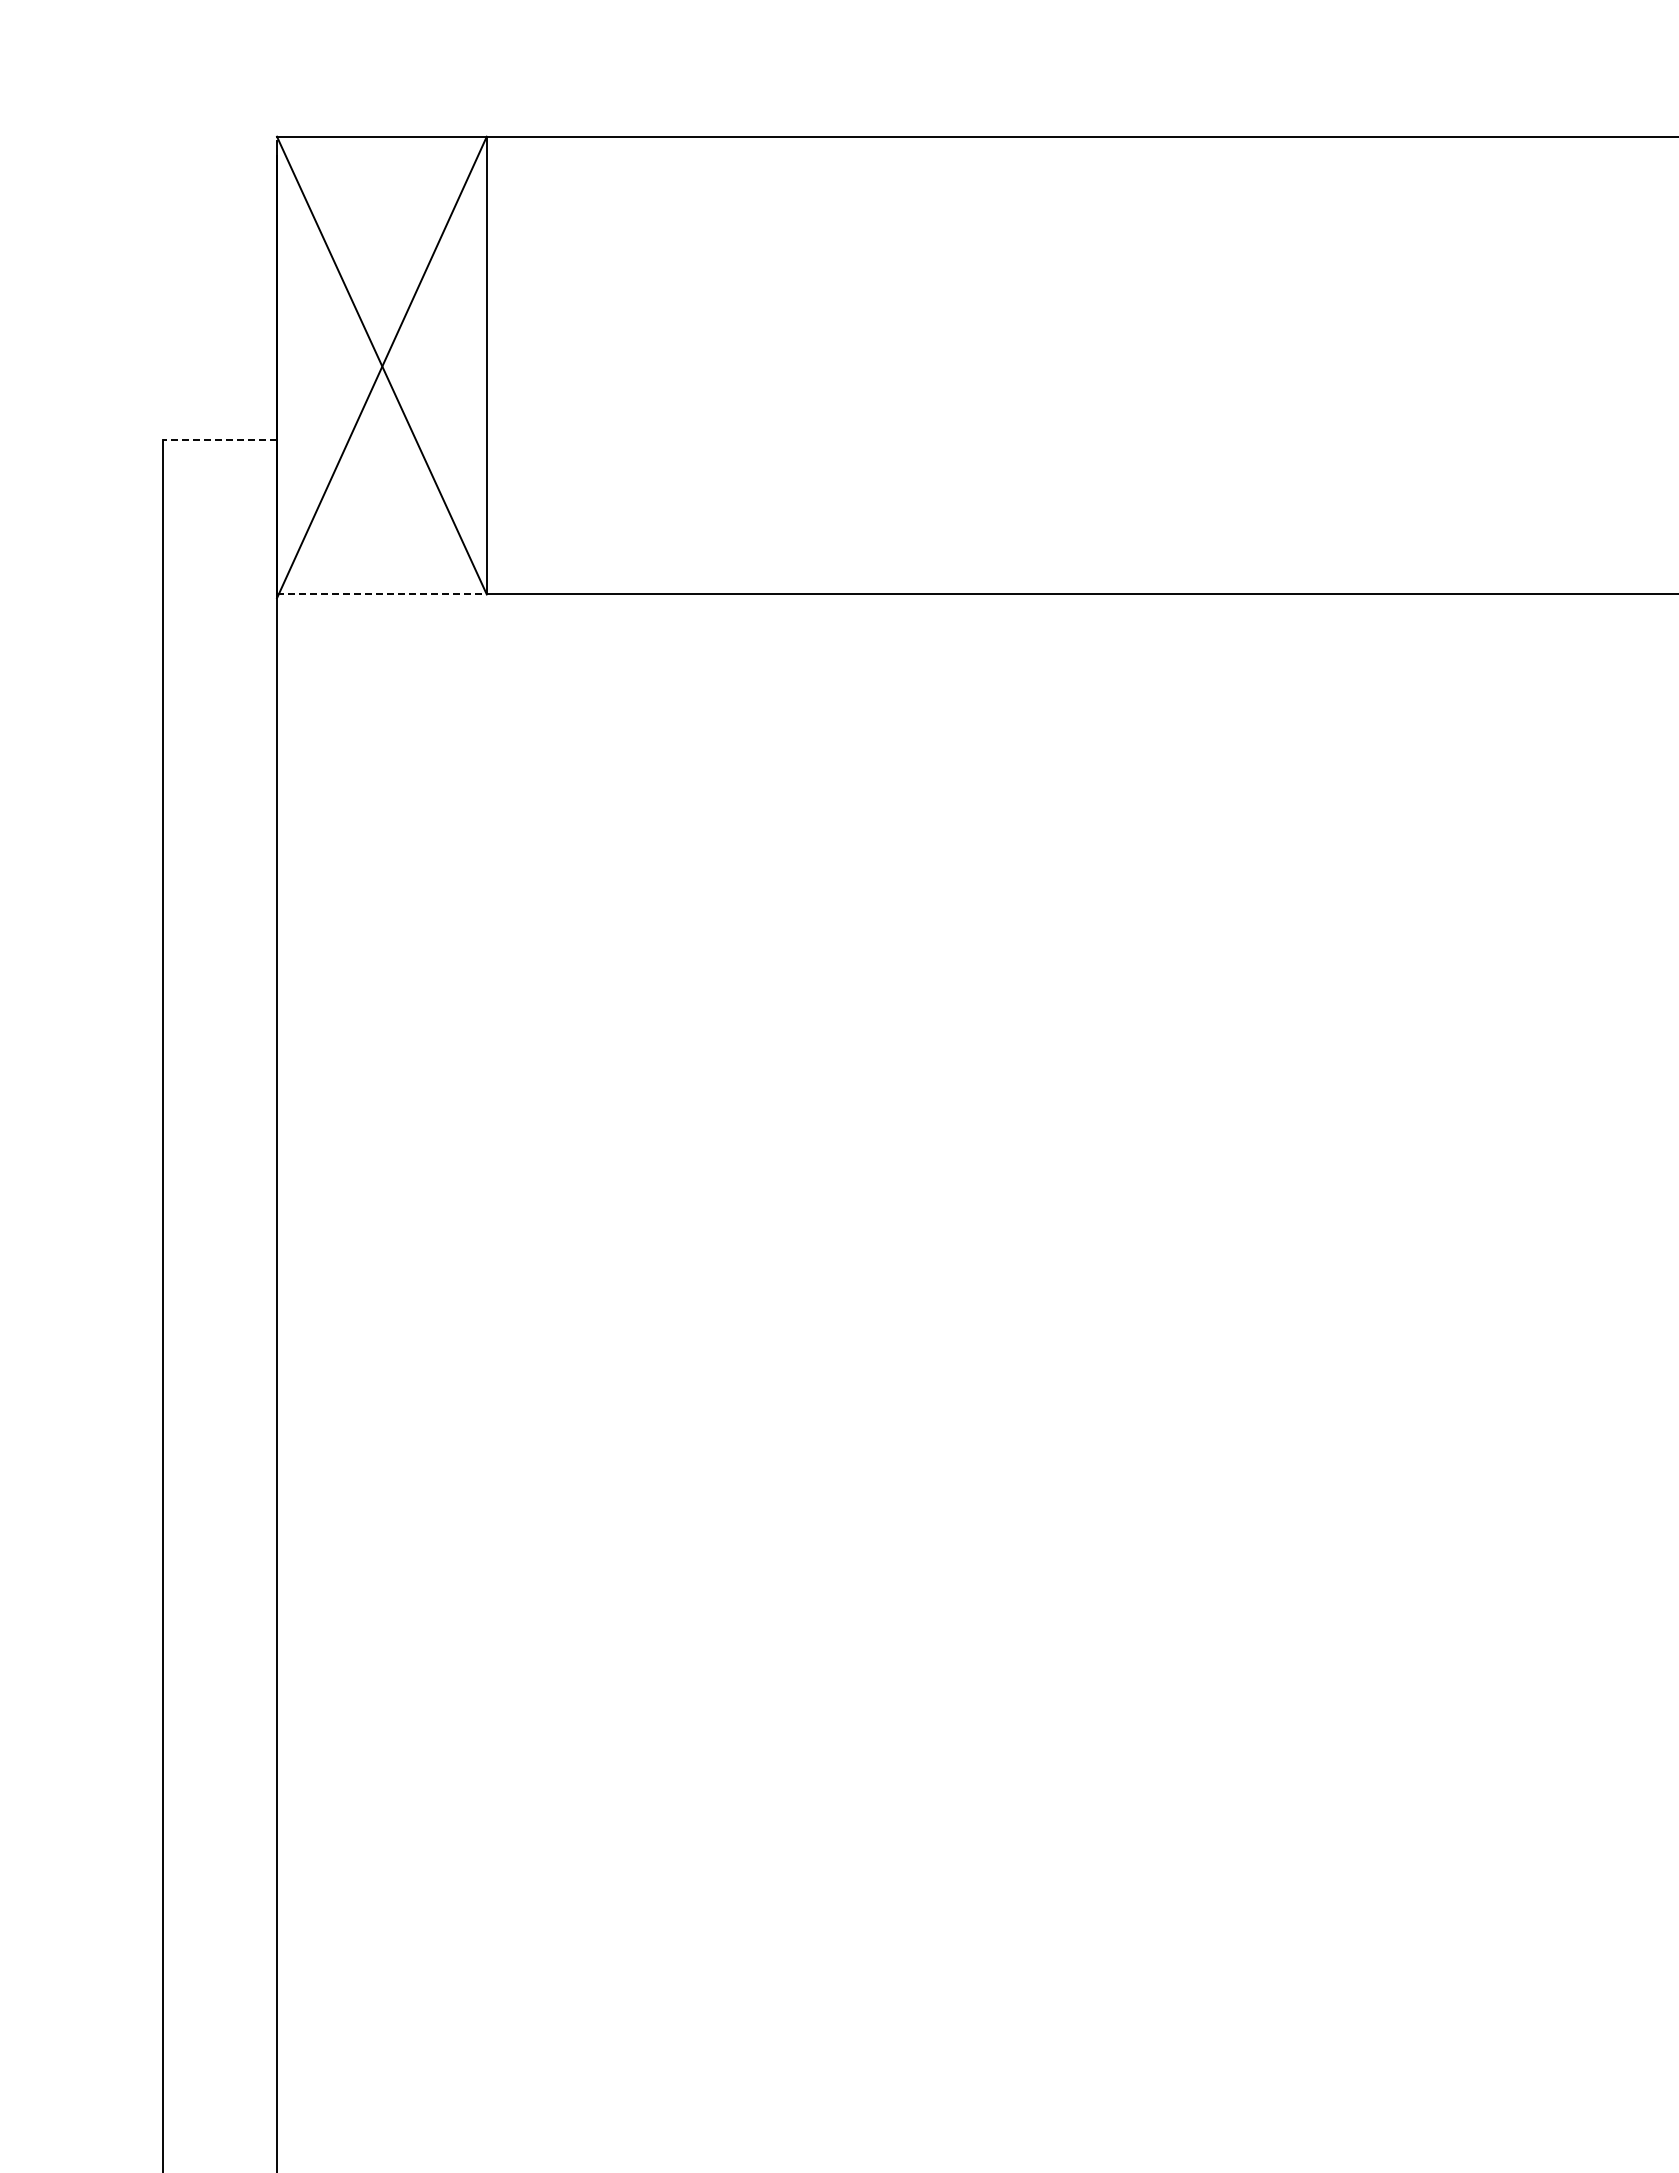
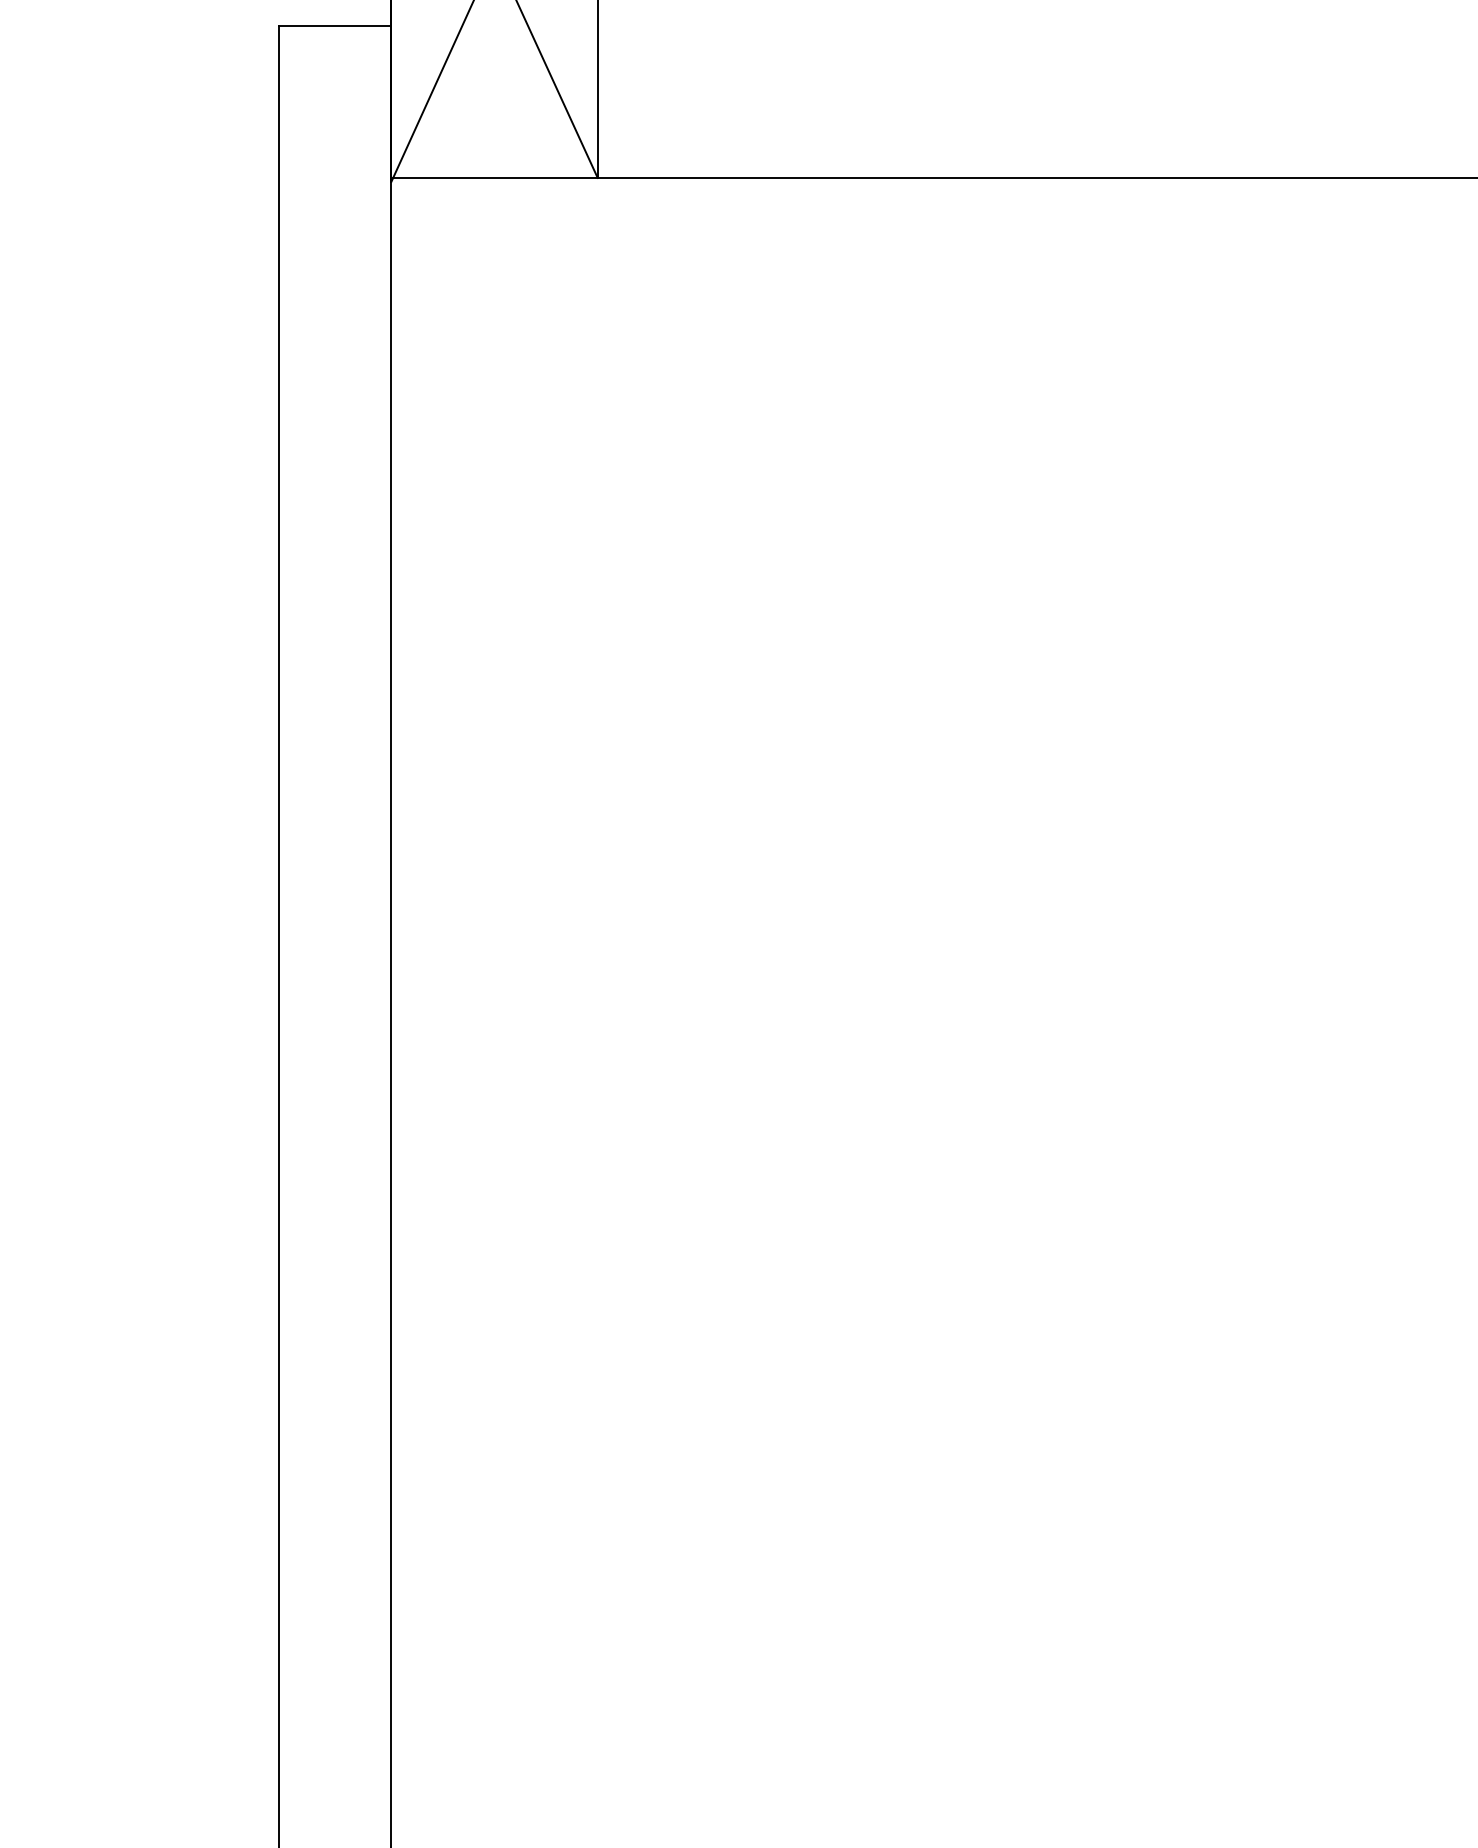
line: (219, 439) -> (334, 25), dashed -> solid
line: (381, 594) -> (494, 178), dashed -> solid

